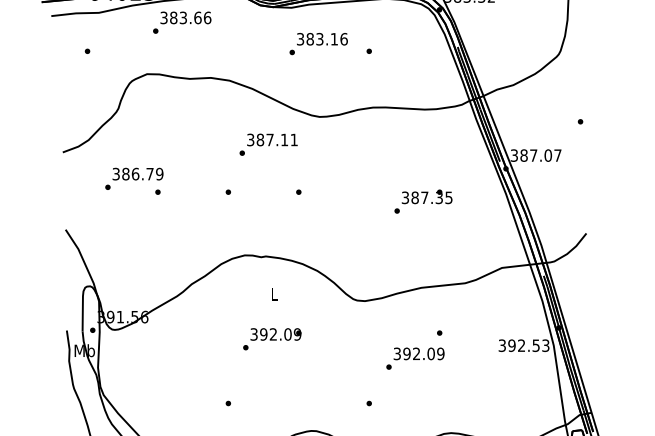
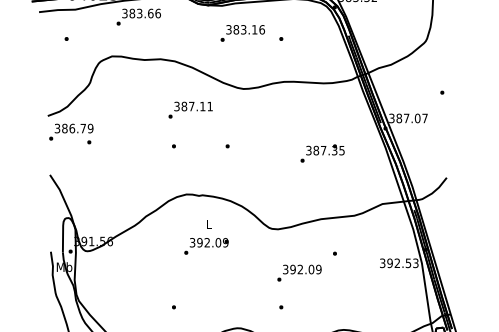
text: (268, 143) -> (190, 109), moved
text: (134, 180) -> (71, 133), moved
text: (272, 339) -> (206, 246), moved
text: (415, 357) -> (299, 272), moved

